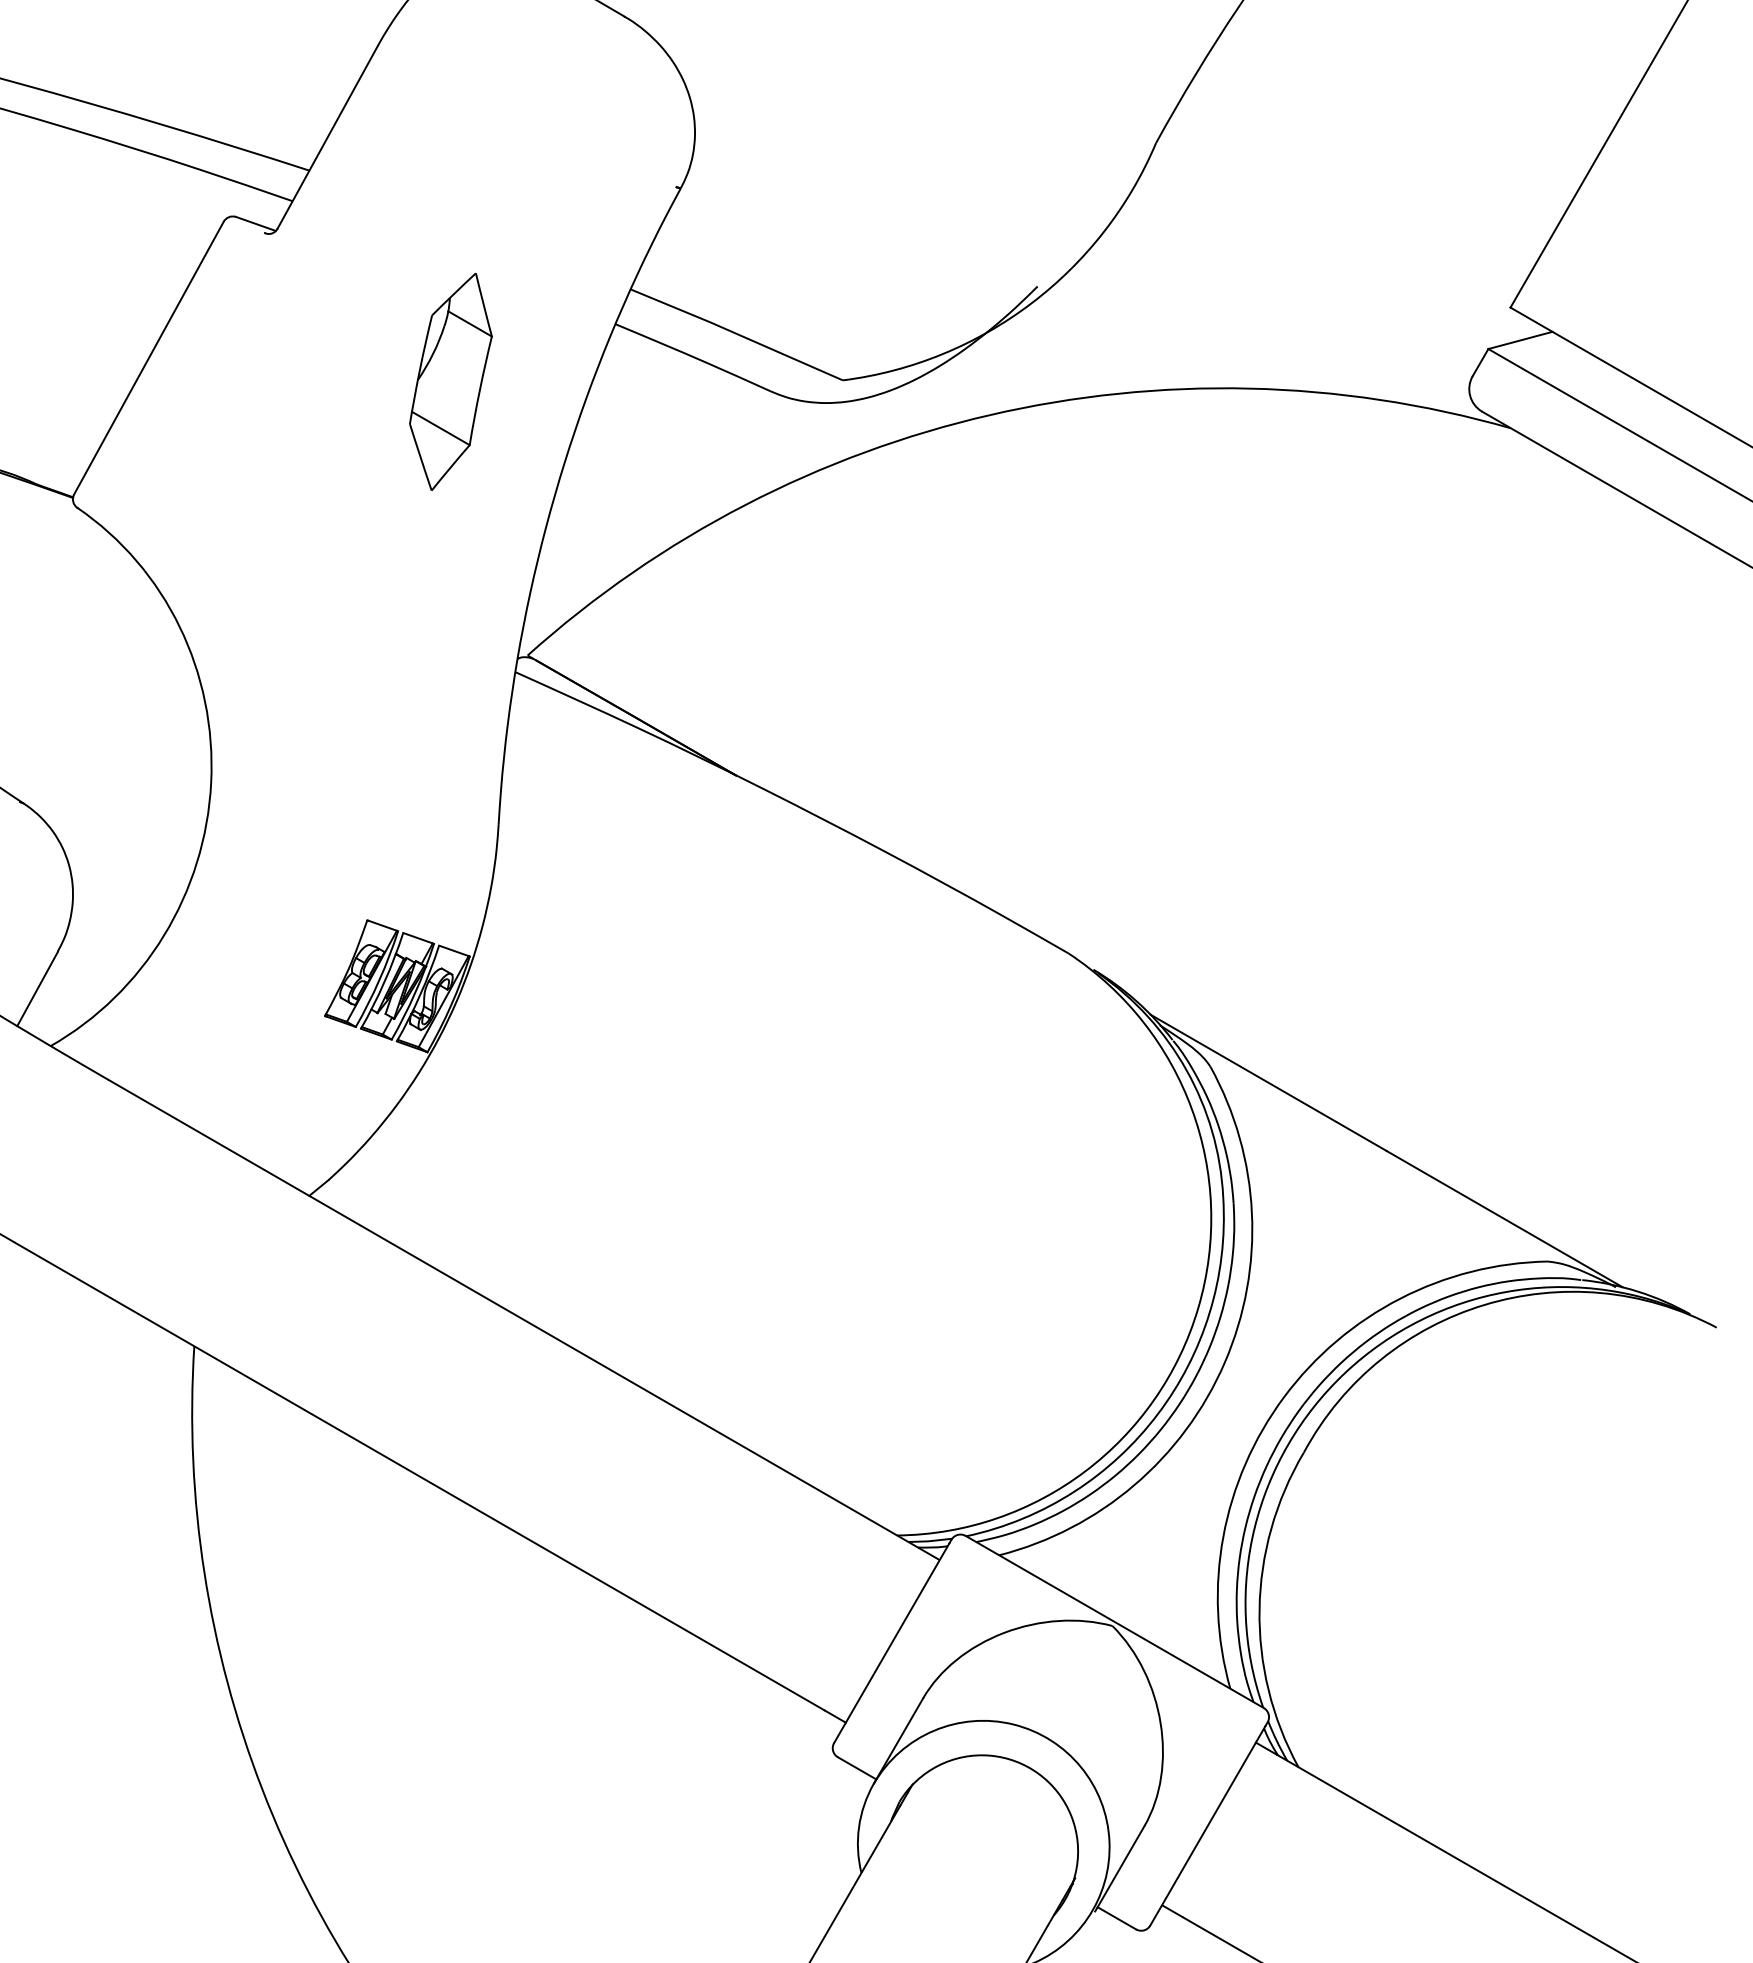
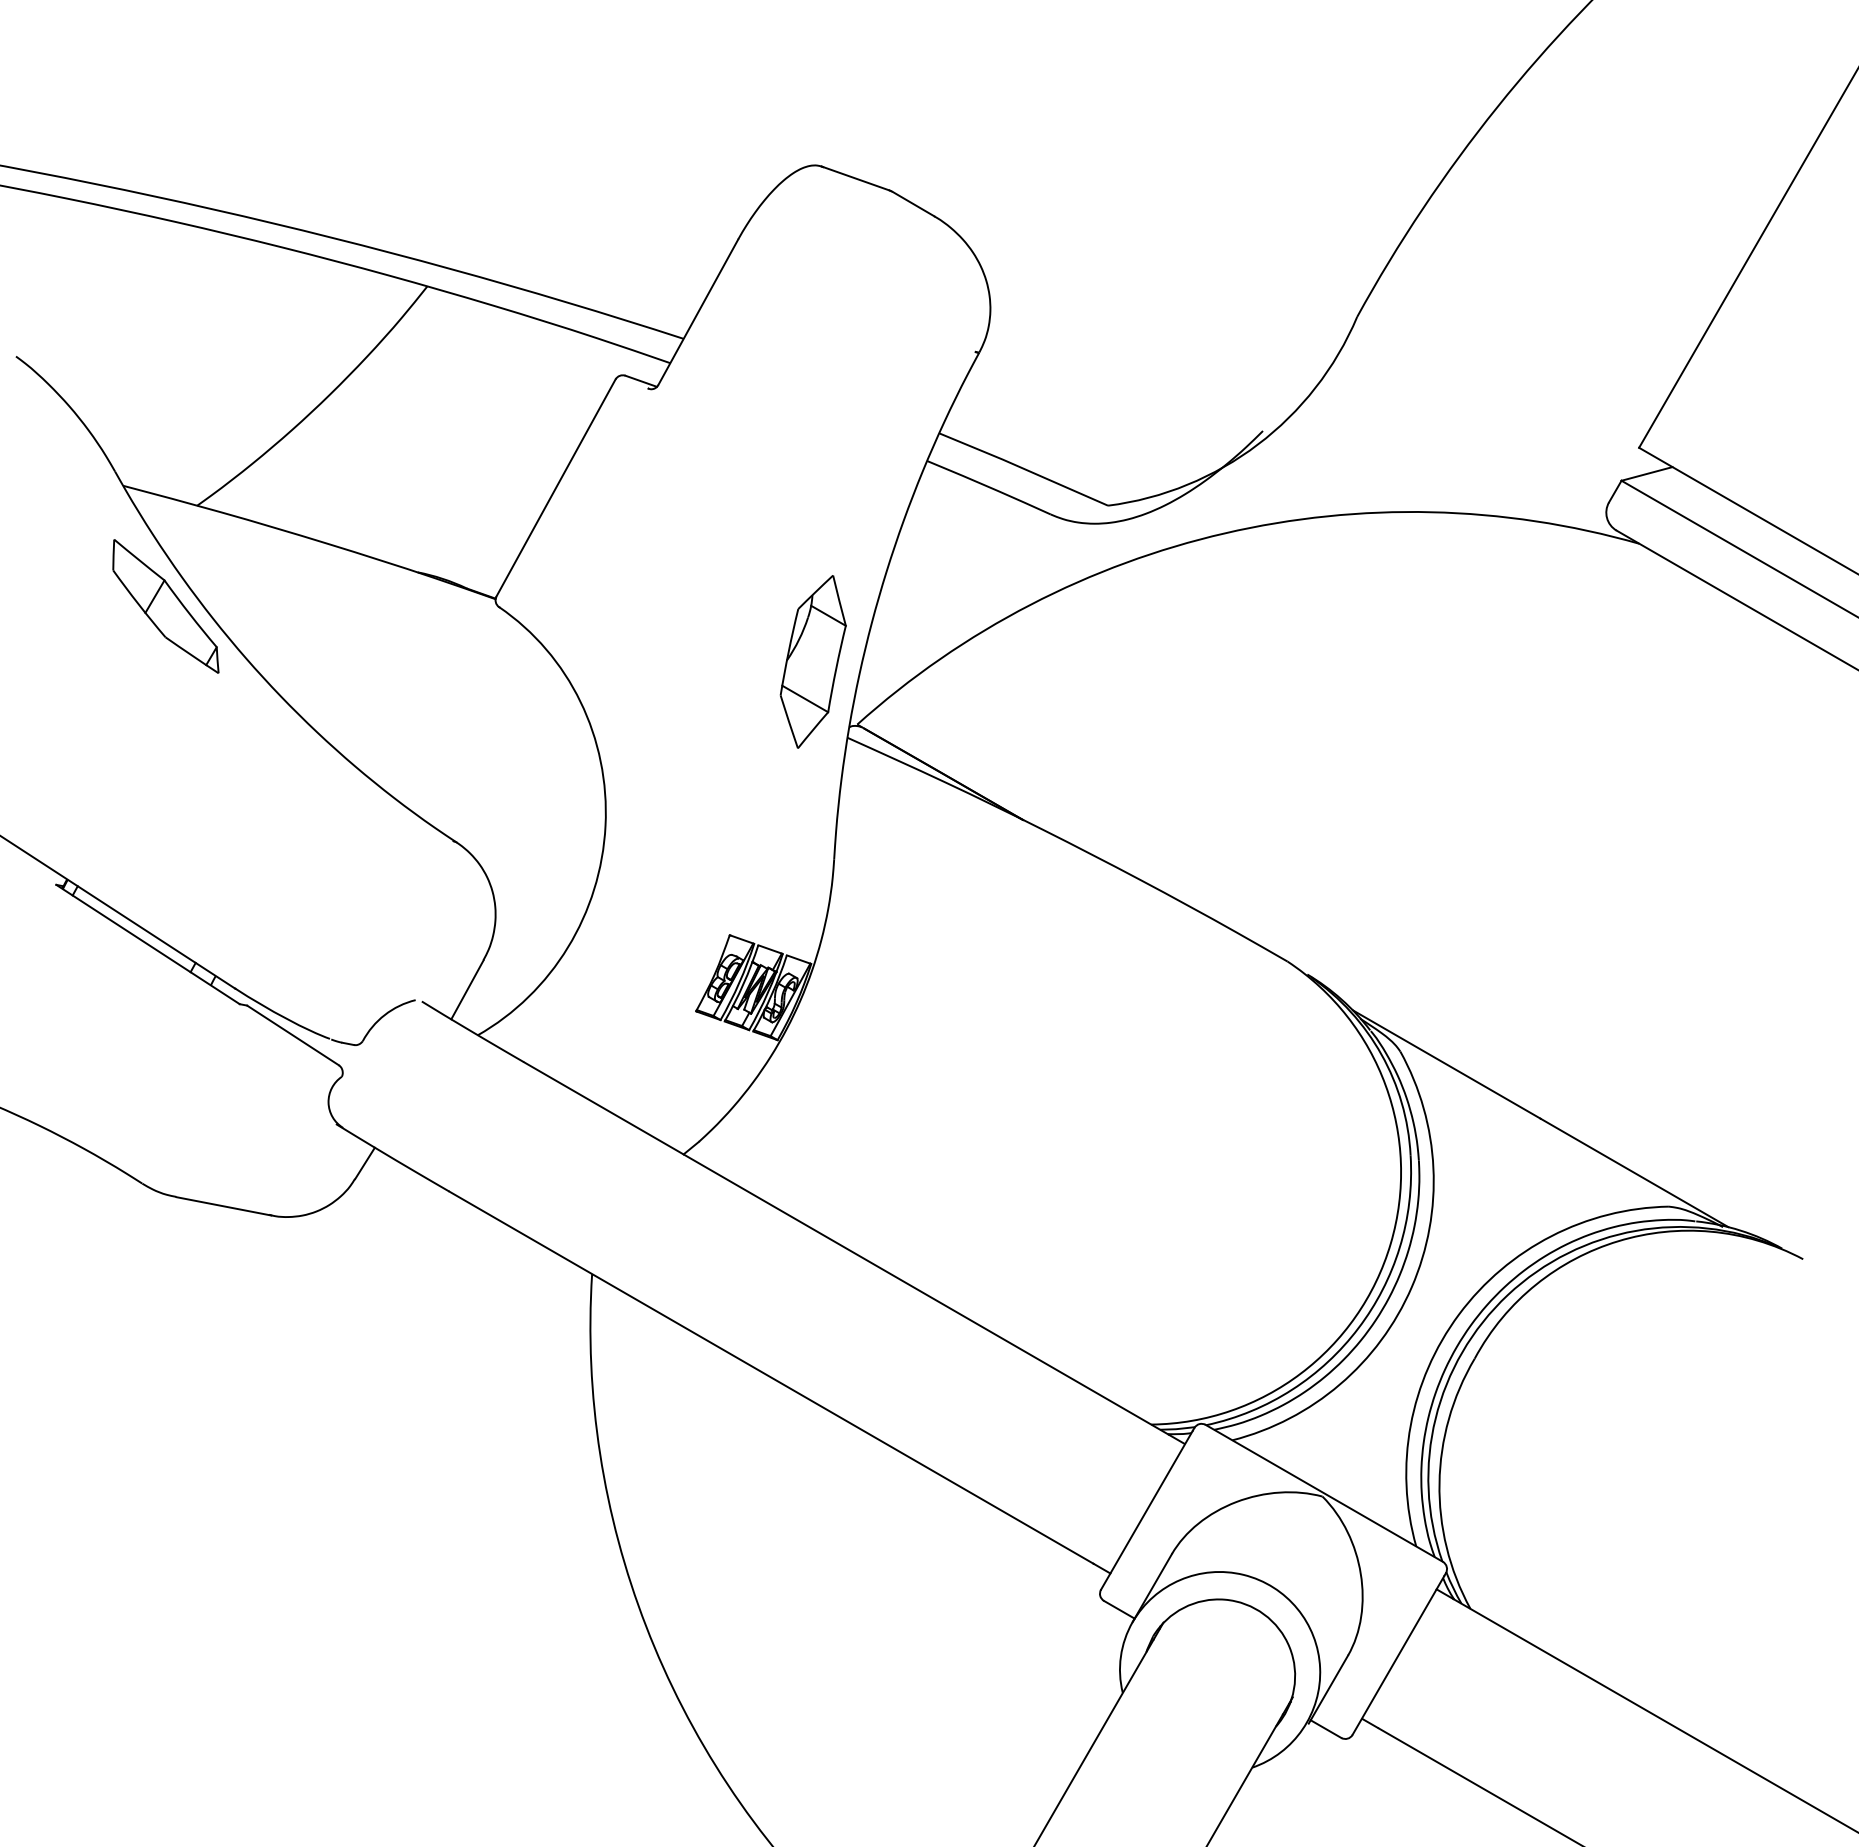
part: (449, 381) -> (812, 661), moved

